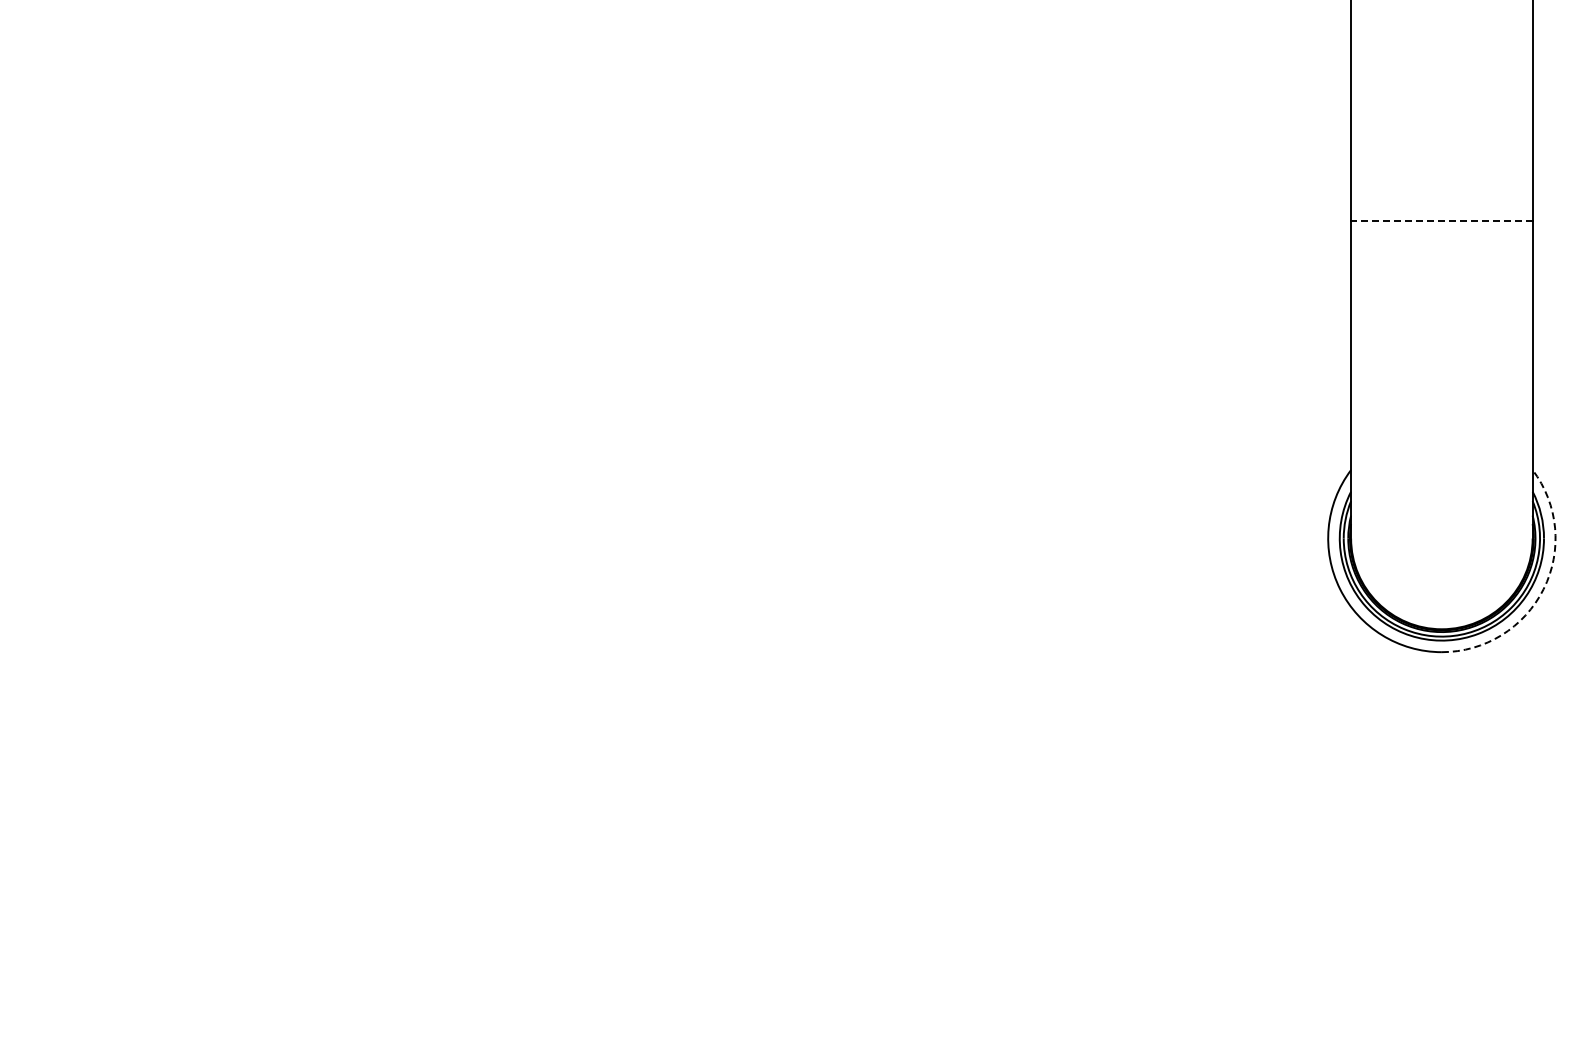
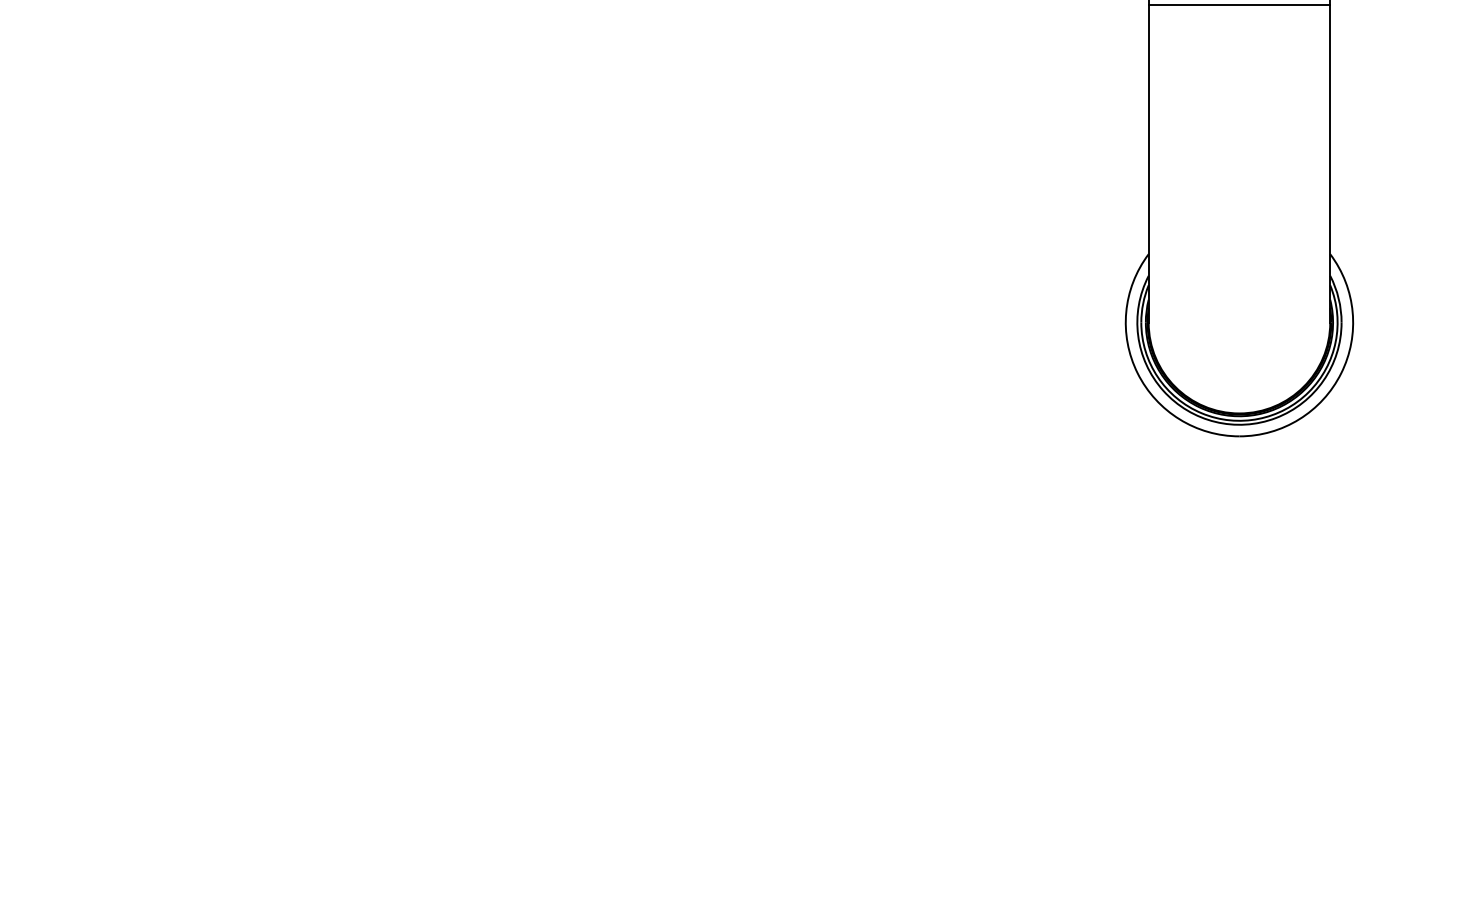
line: (1441, 220) -> (1239, 4), dashed -> solid
arc: (1543, 589) -> (1341, 373), dashed -> solid

